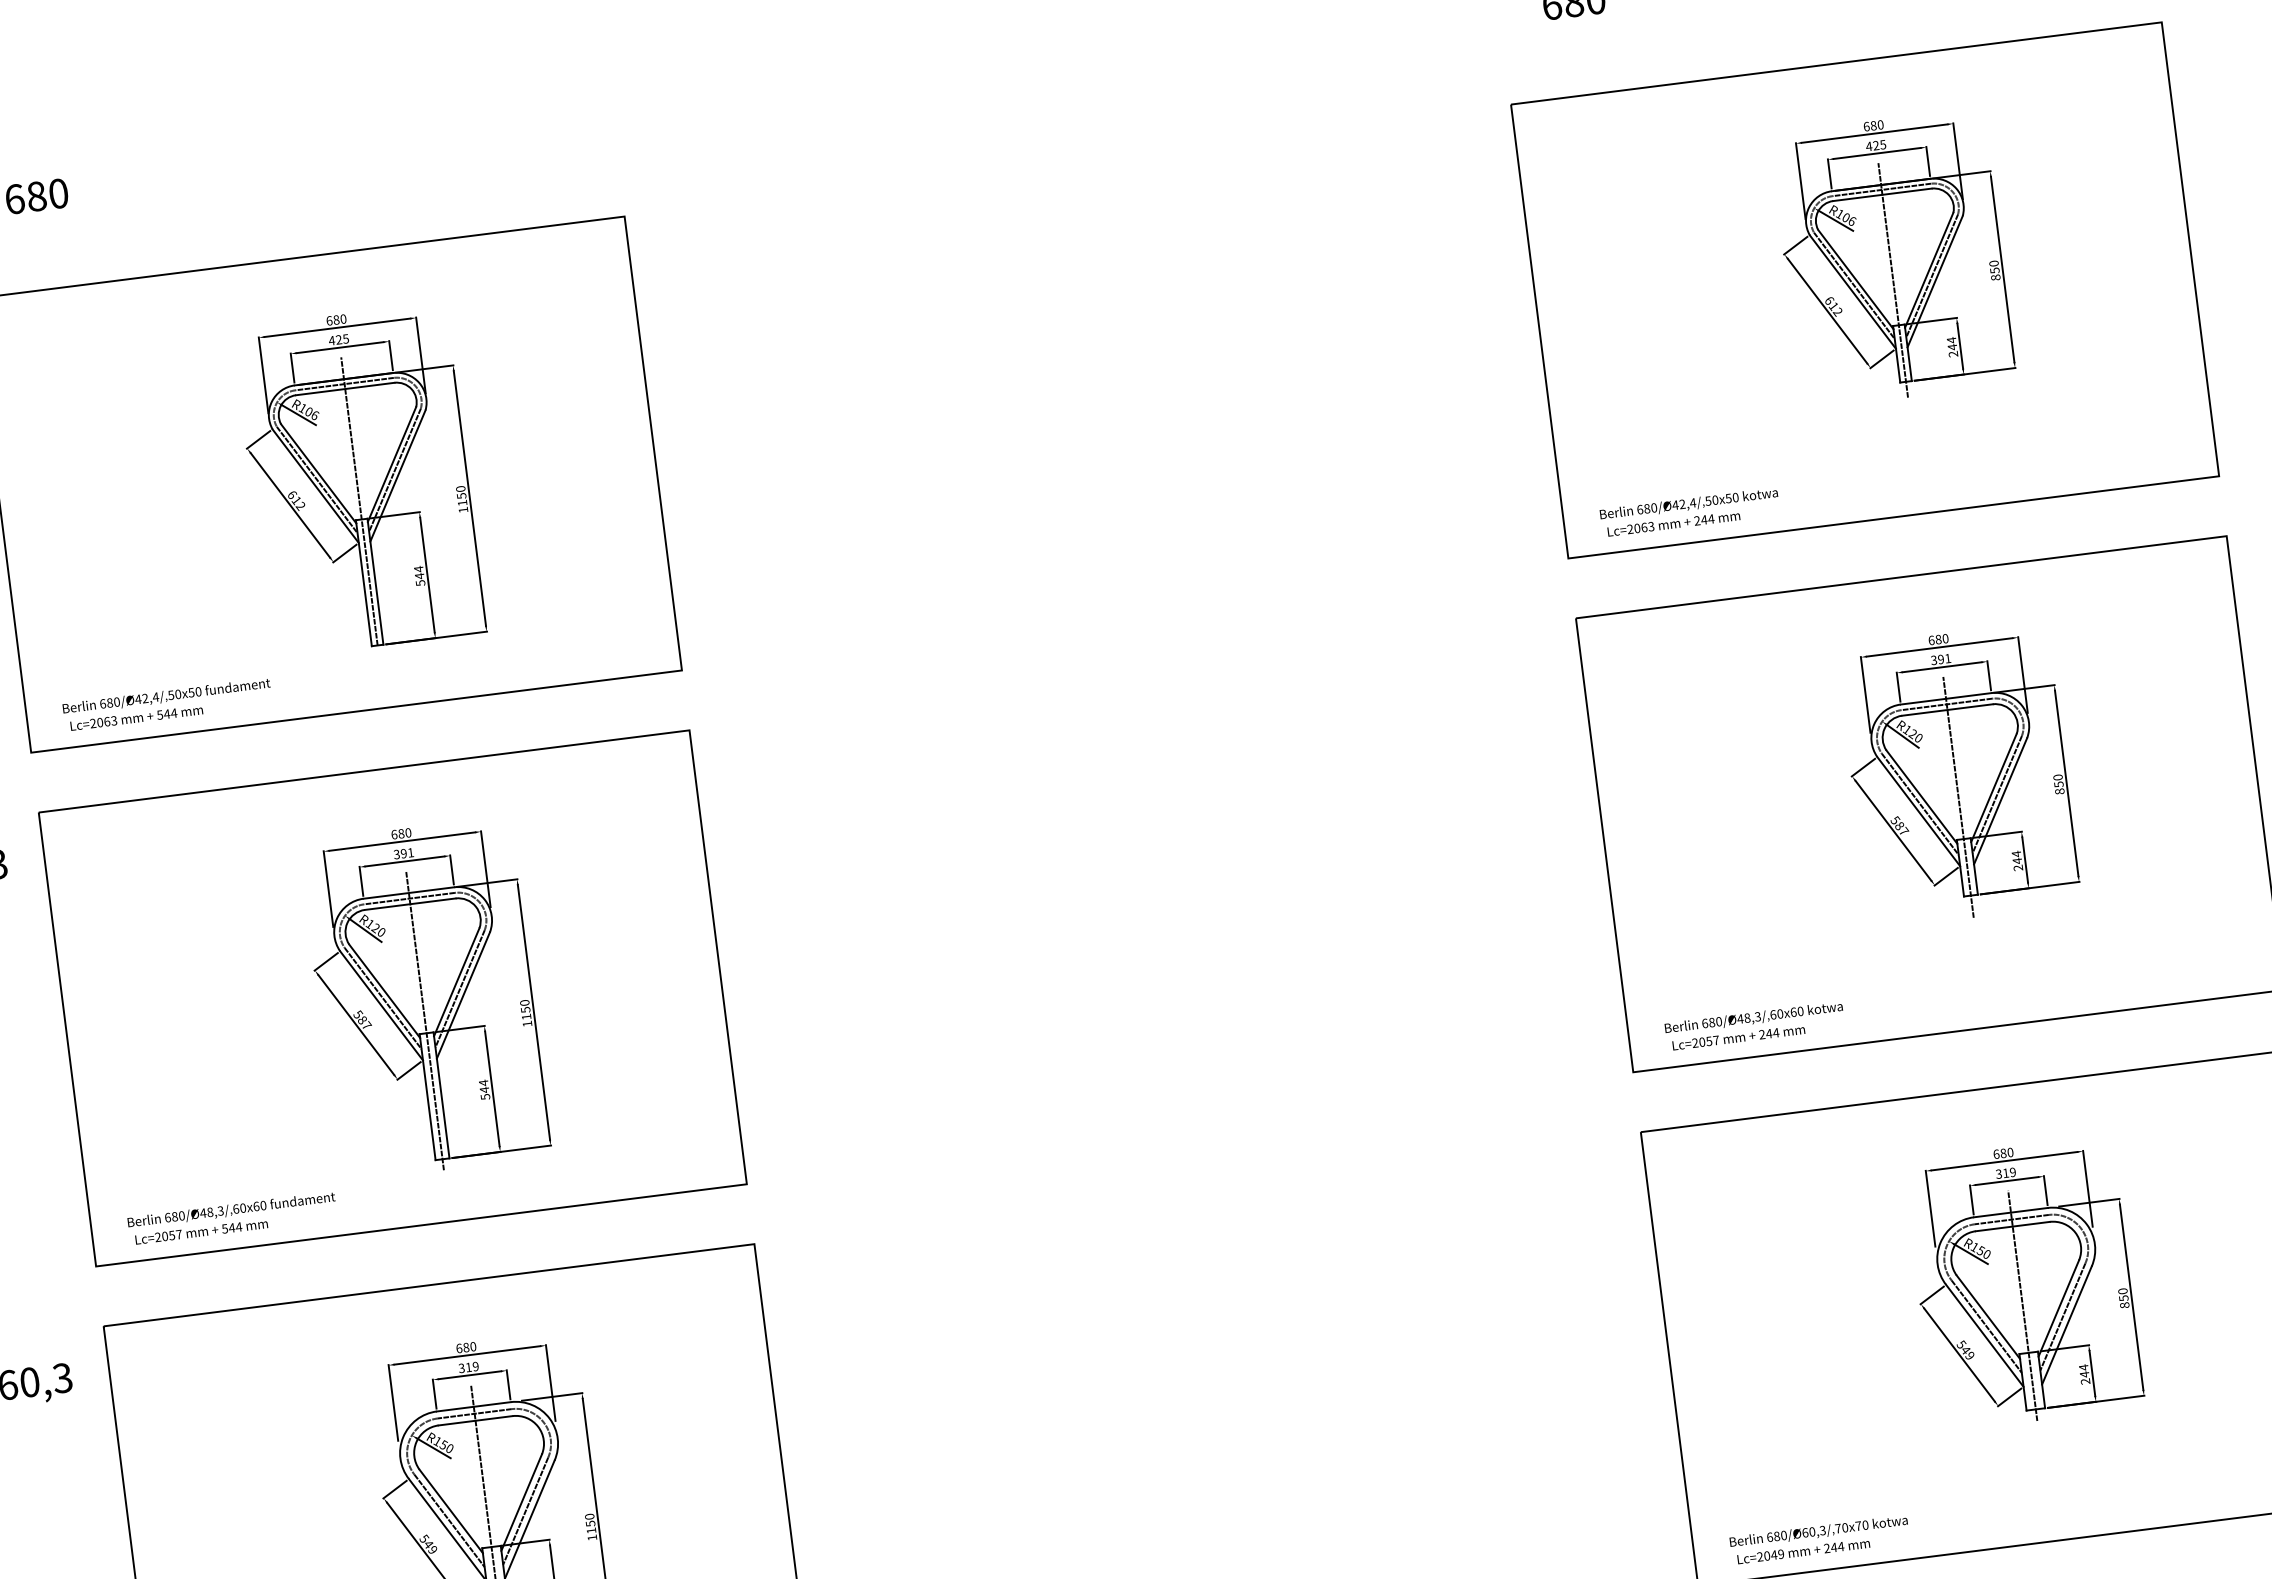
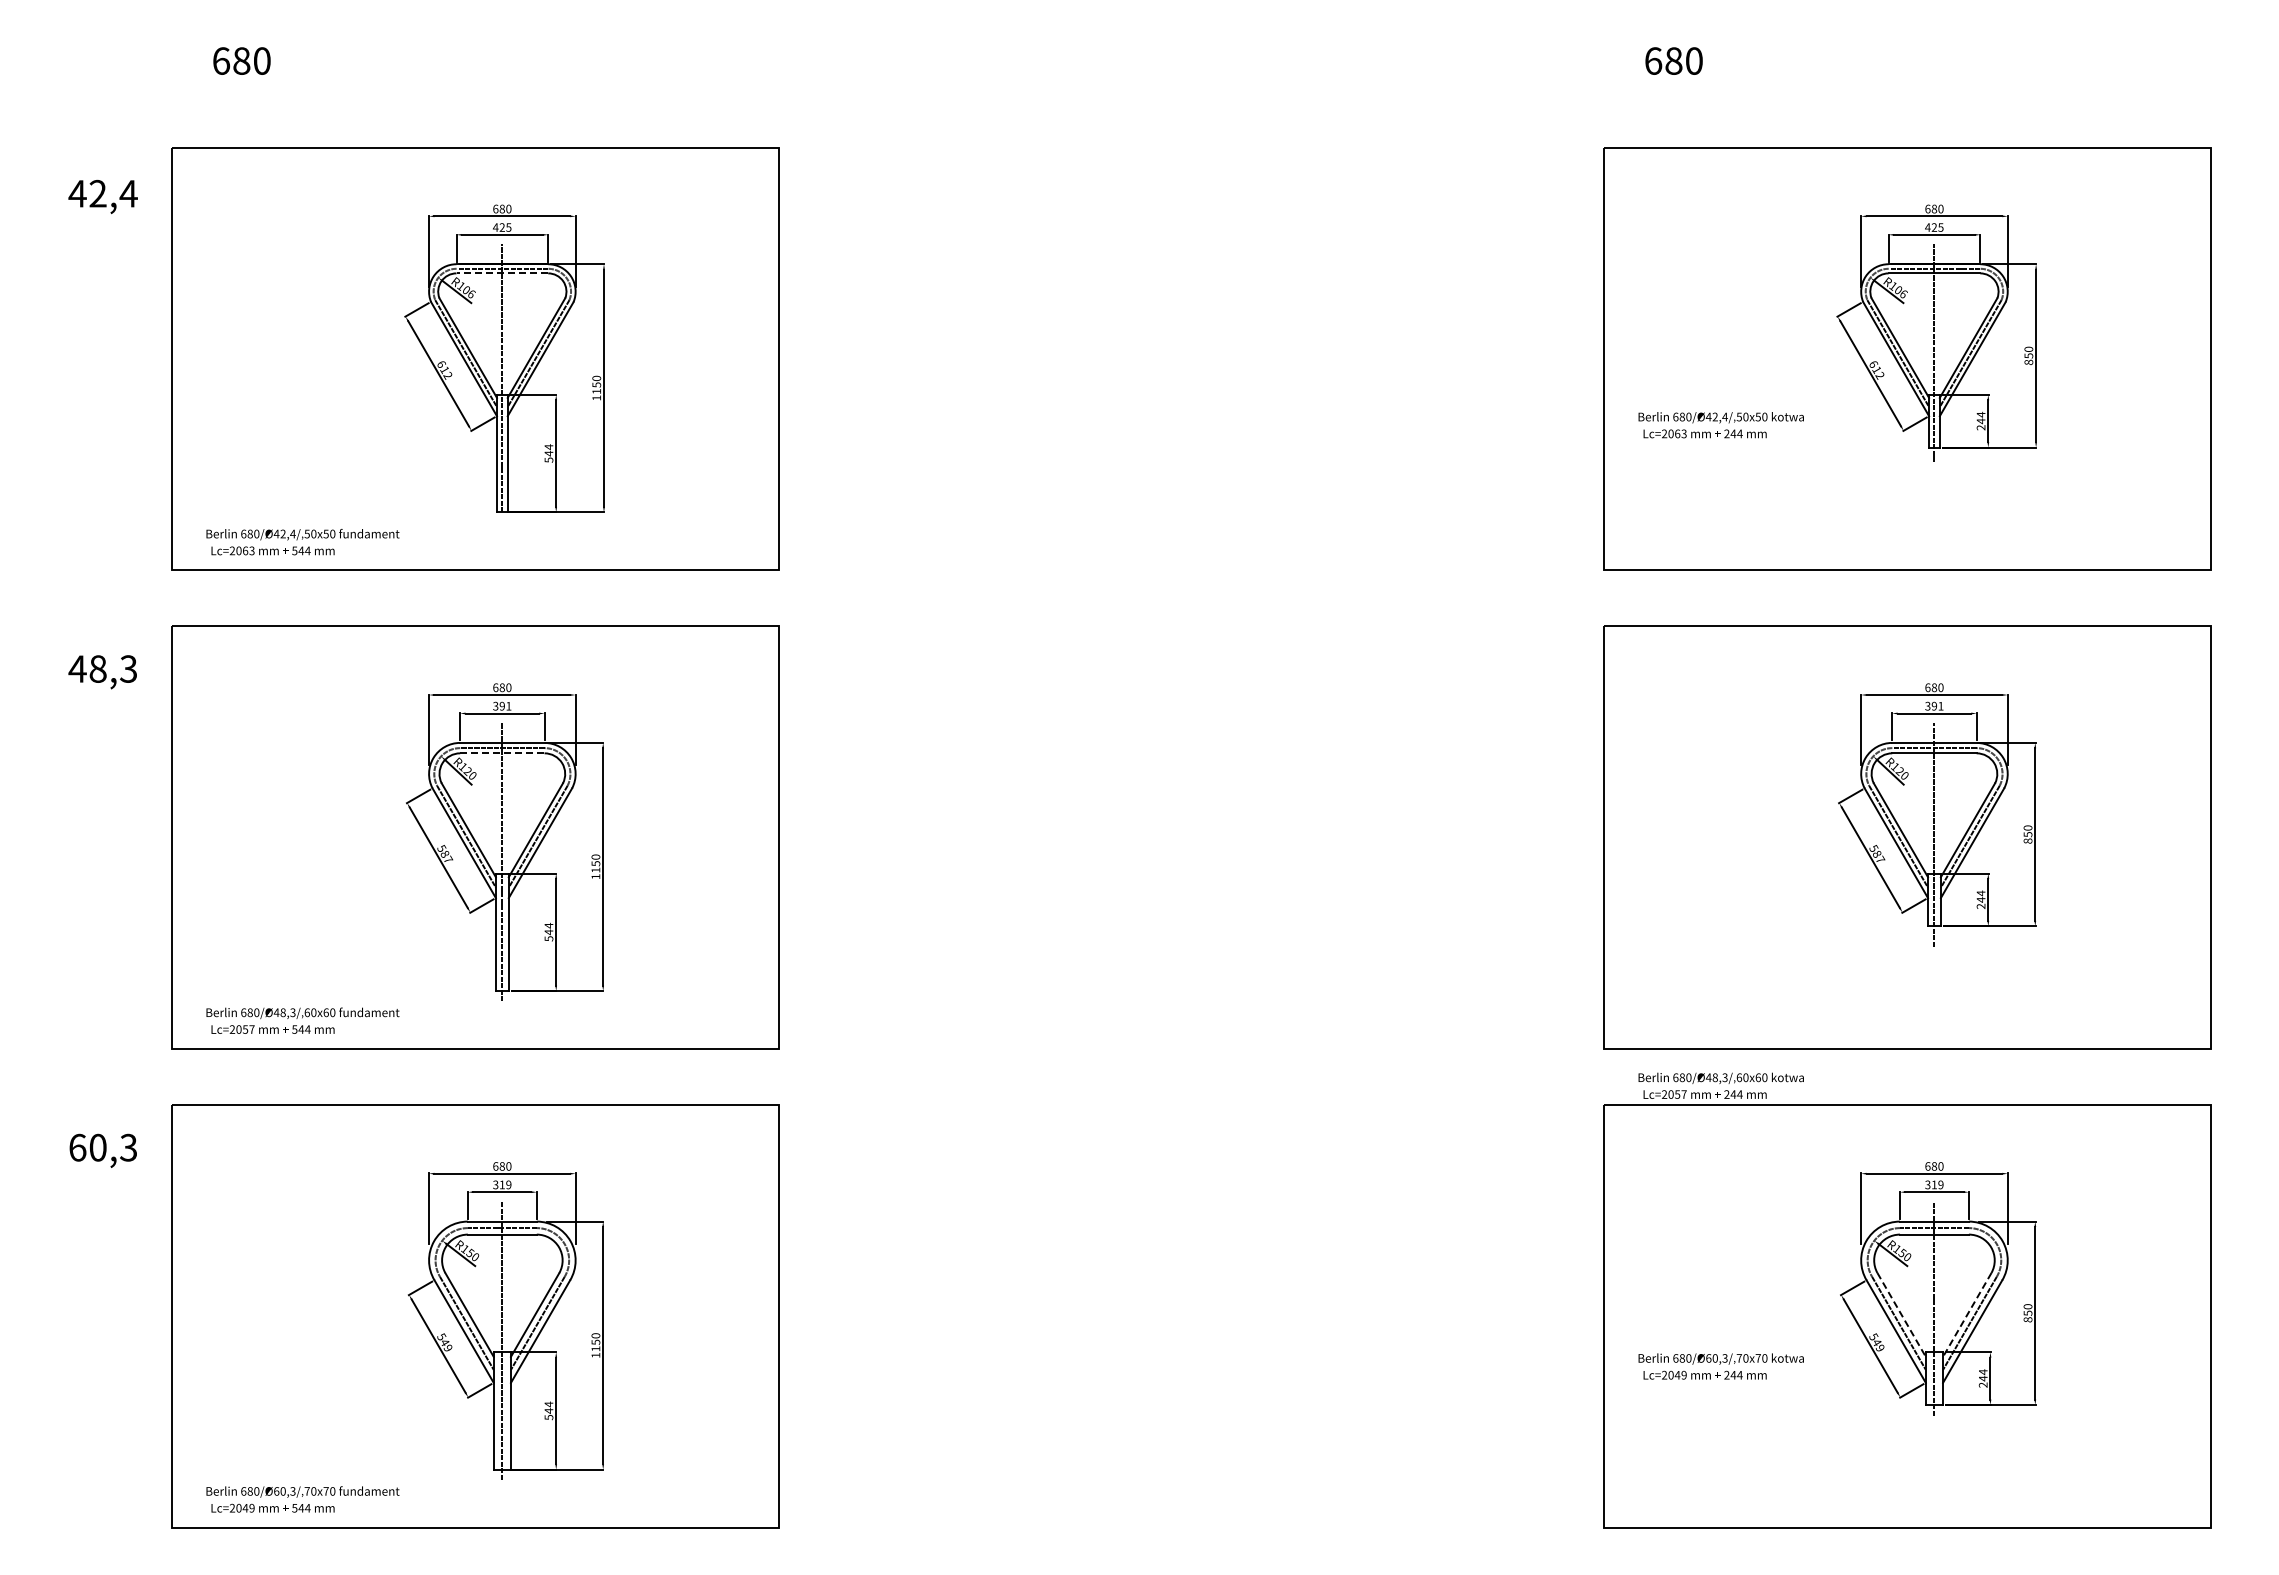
line: (345, 389) -> (502, 273), solid -> dashed
text: (1689, 512) -> (1720, 425), moved
line: (410, 904) -> (502, 753), solid -> dashed
text: (1754, 1025) -> (1720, 1085), moved
line: (2059, 1308) -> (1967, 1315), solid -> dashed
line: (1988, 1317) -> (1901, 1315), solid -> dashed
text: (1819, 1539) -> (1720, 1366), moved

